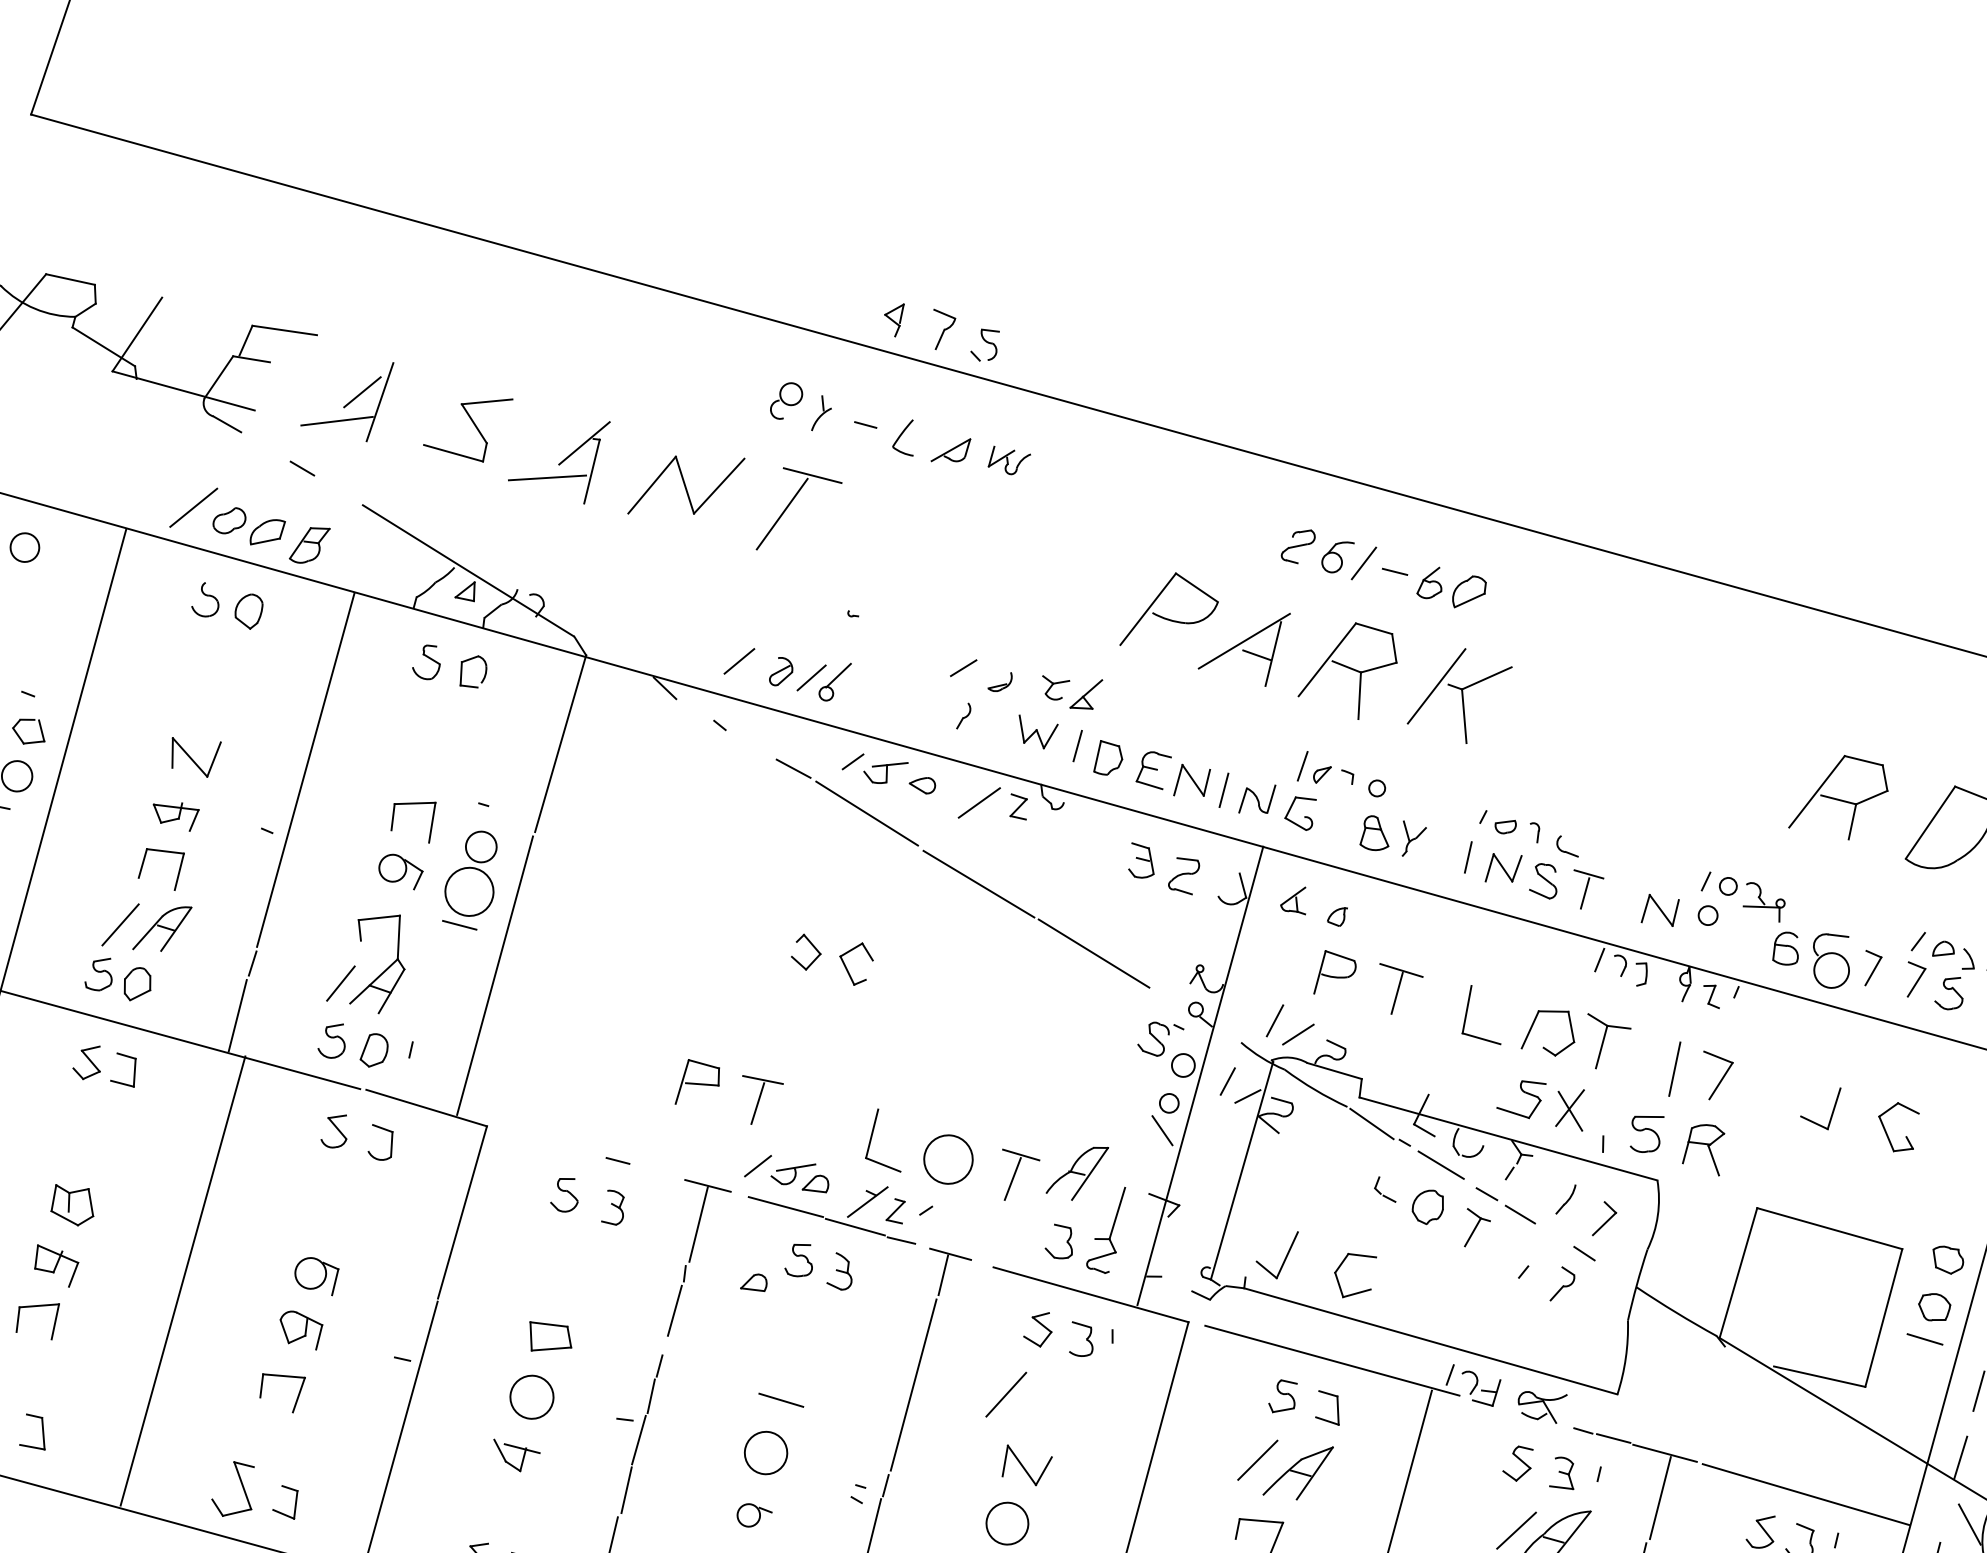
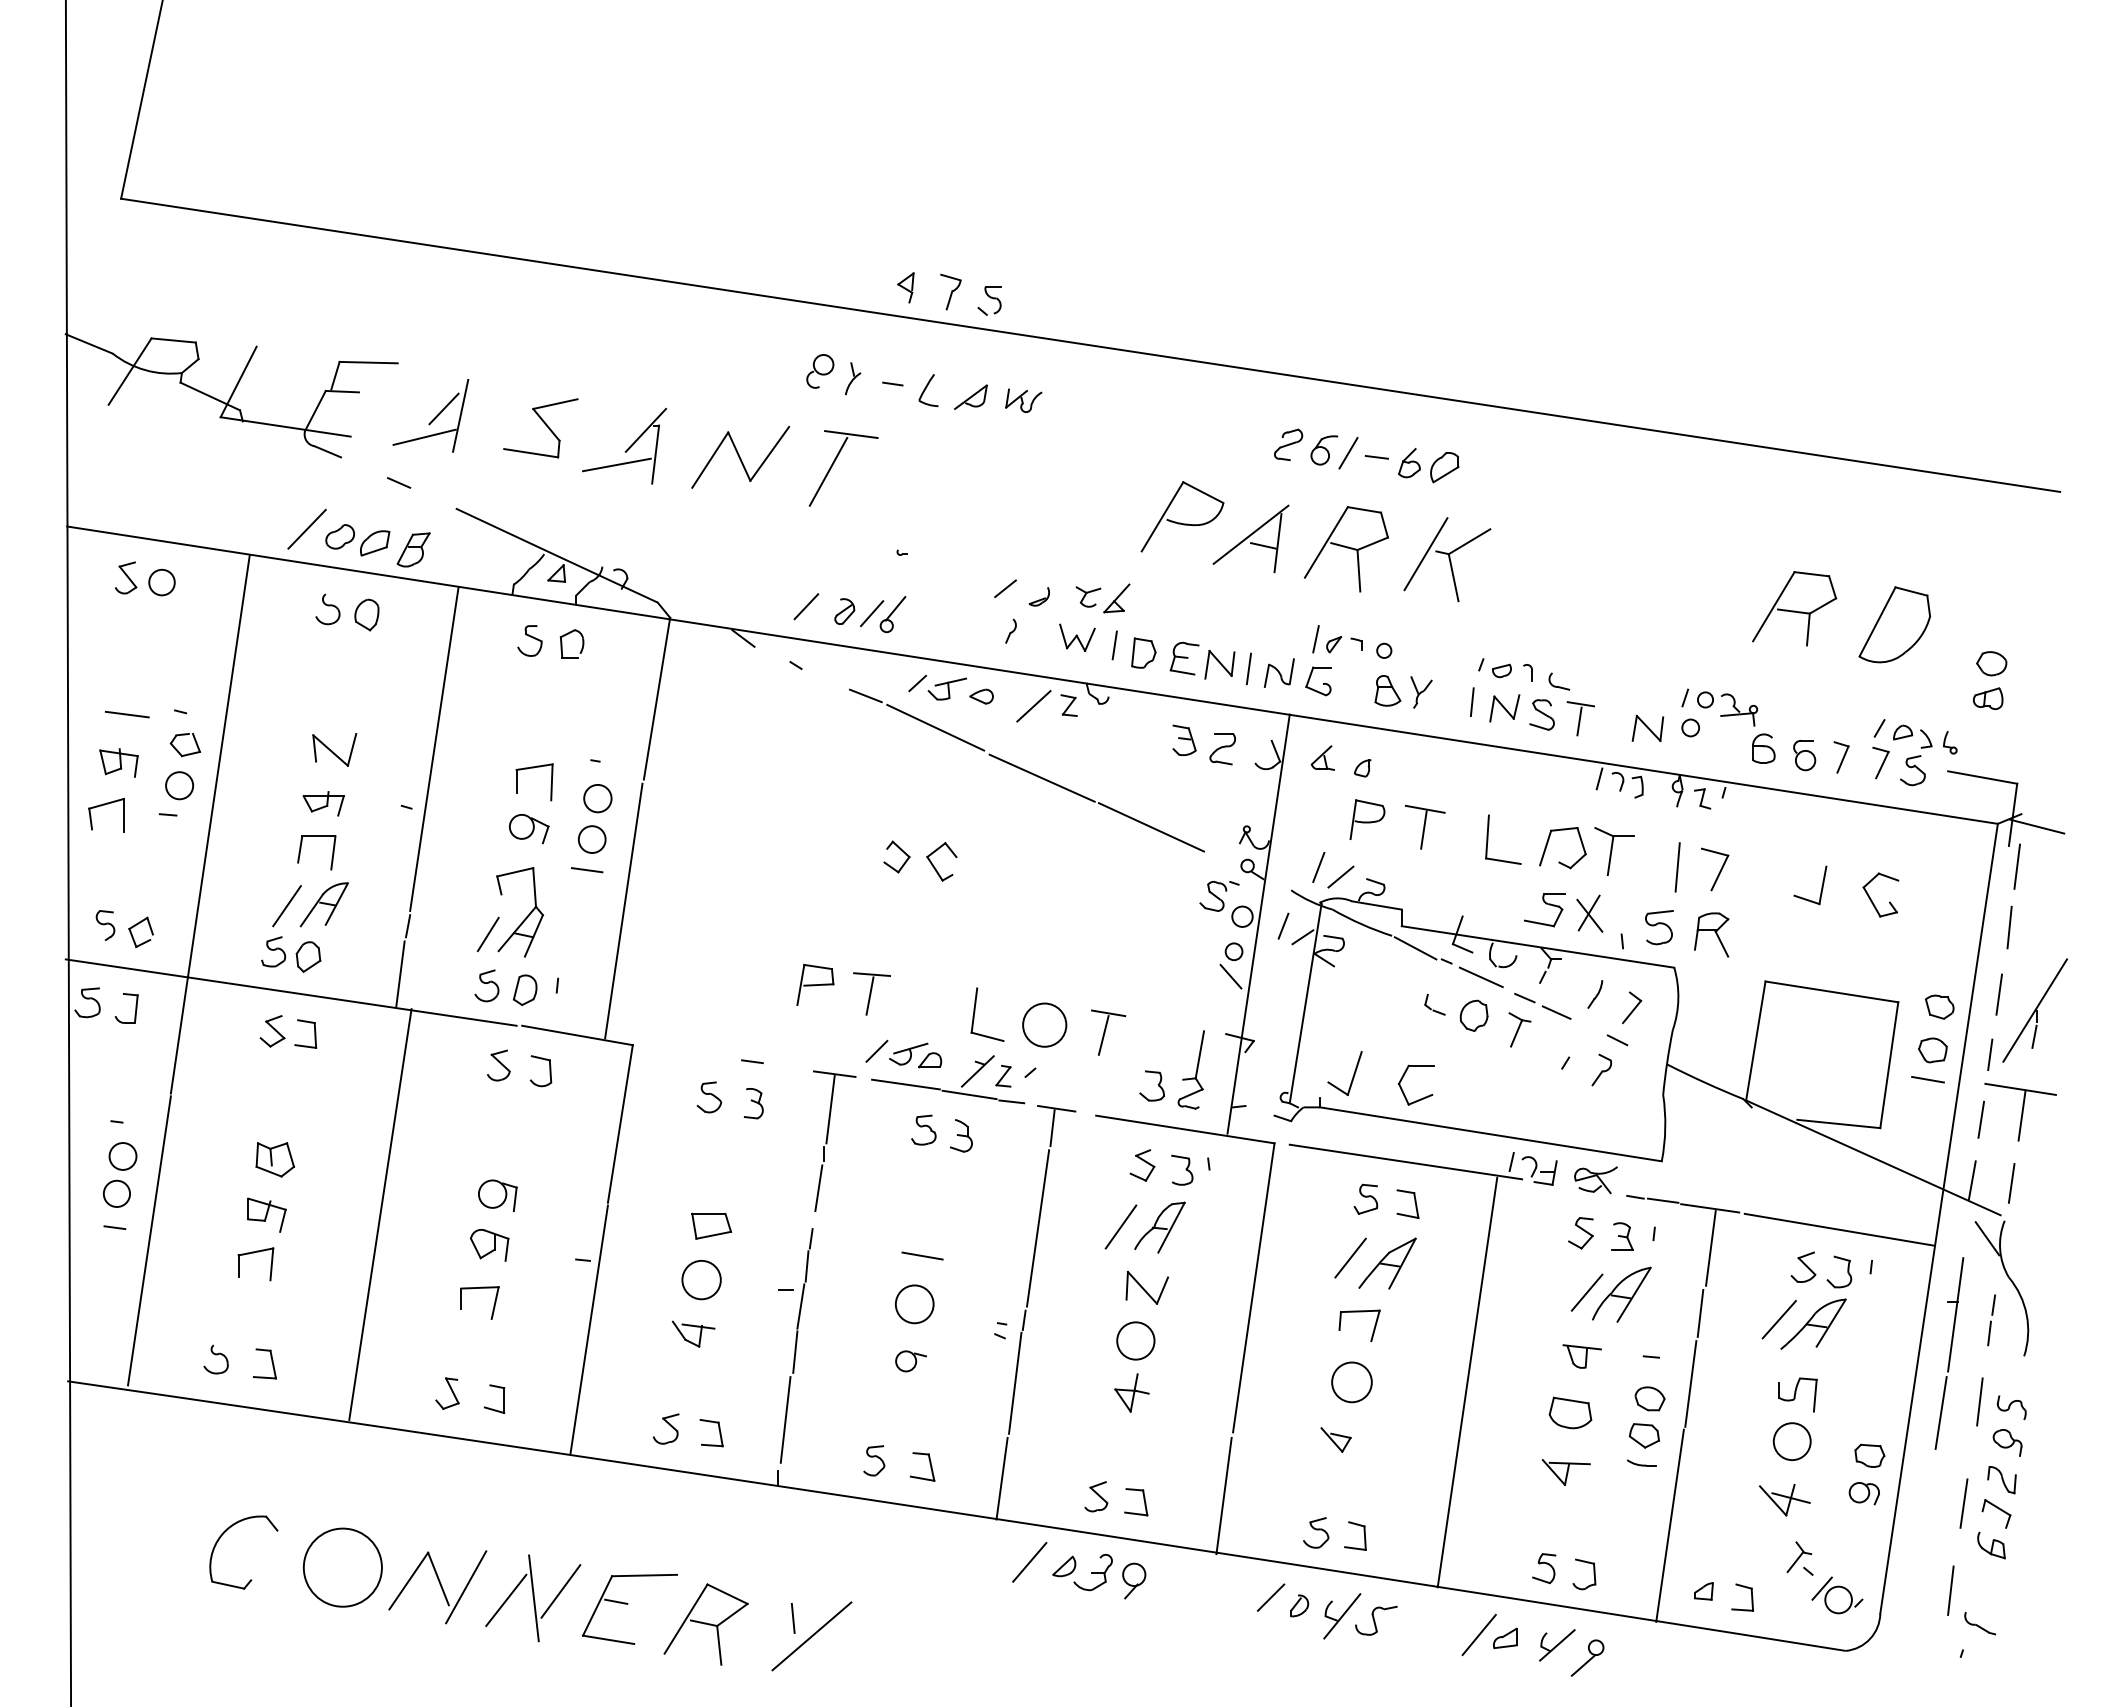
circle: (468, 891) -> (591, 839), size x0.62
part: (1831, 961) -> (1804, 755), size x0.62
part: (1076, 1172) -> (1159, 1227), moved
part: (754, 1282) -> (886, 1154), removed
part: (233, 1489) -> (447, 1393), size x0.62

